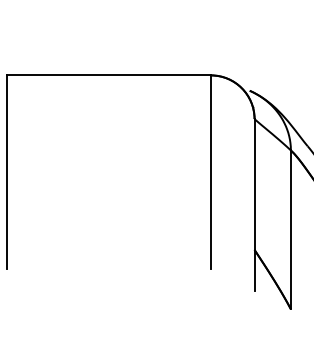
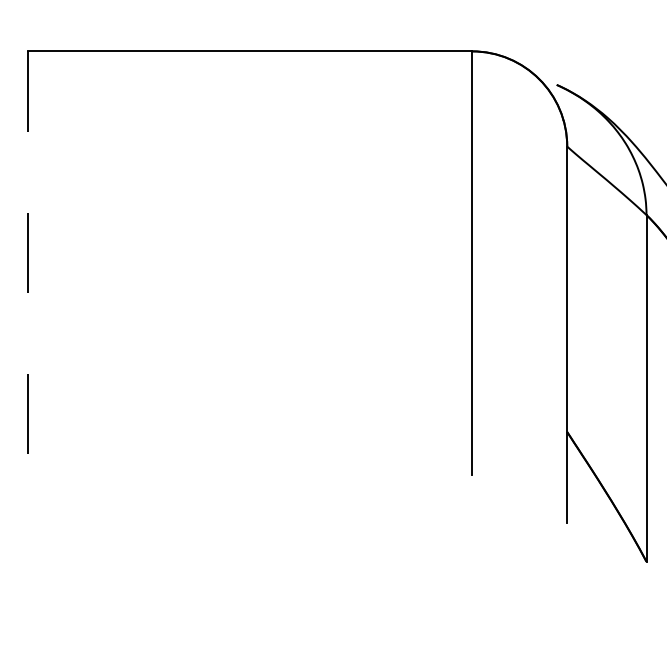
line: (7, 172) -> (28, 263), solid -> dashed

